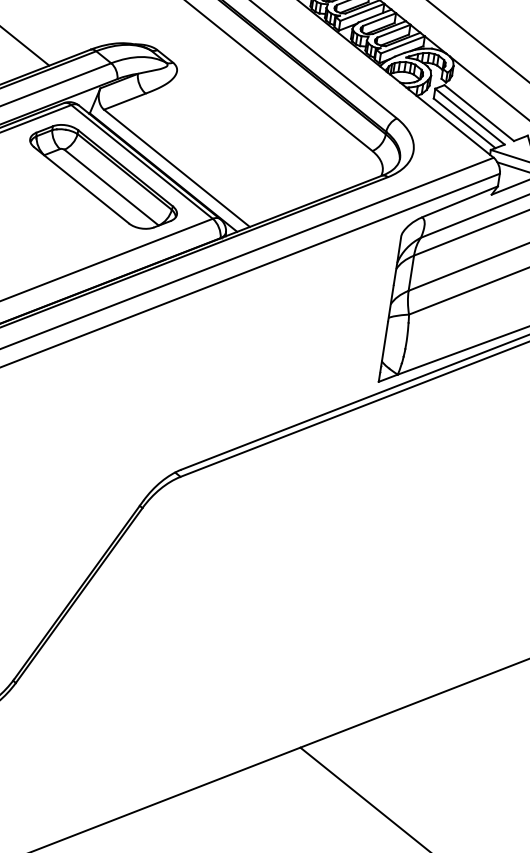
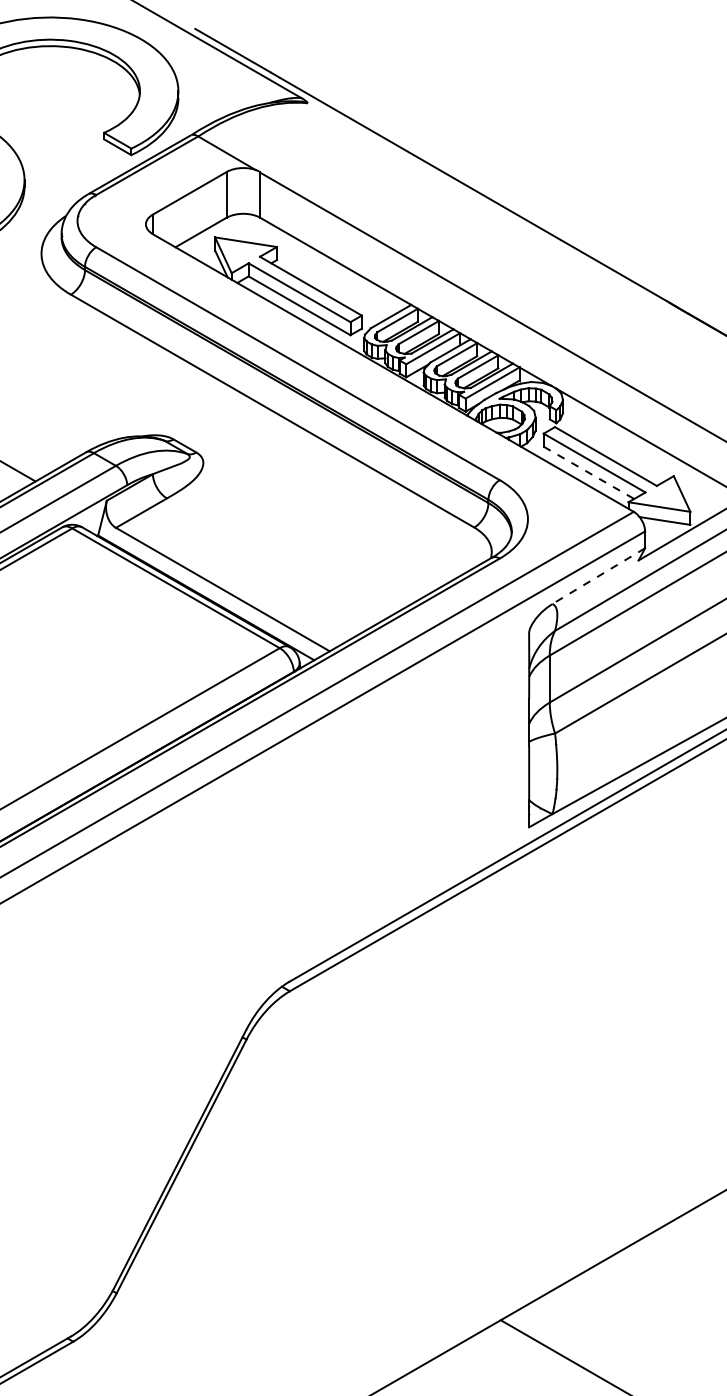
line: (464, 123) -> (589, 473), solid -> dashed
part: (103, 176) -> (128, 615), removed
line: (459, 202) -> (598, 576), solid -> dashed

